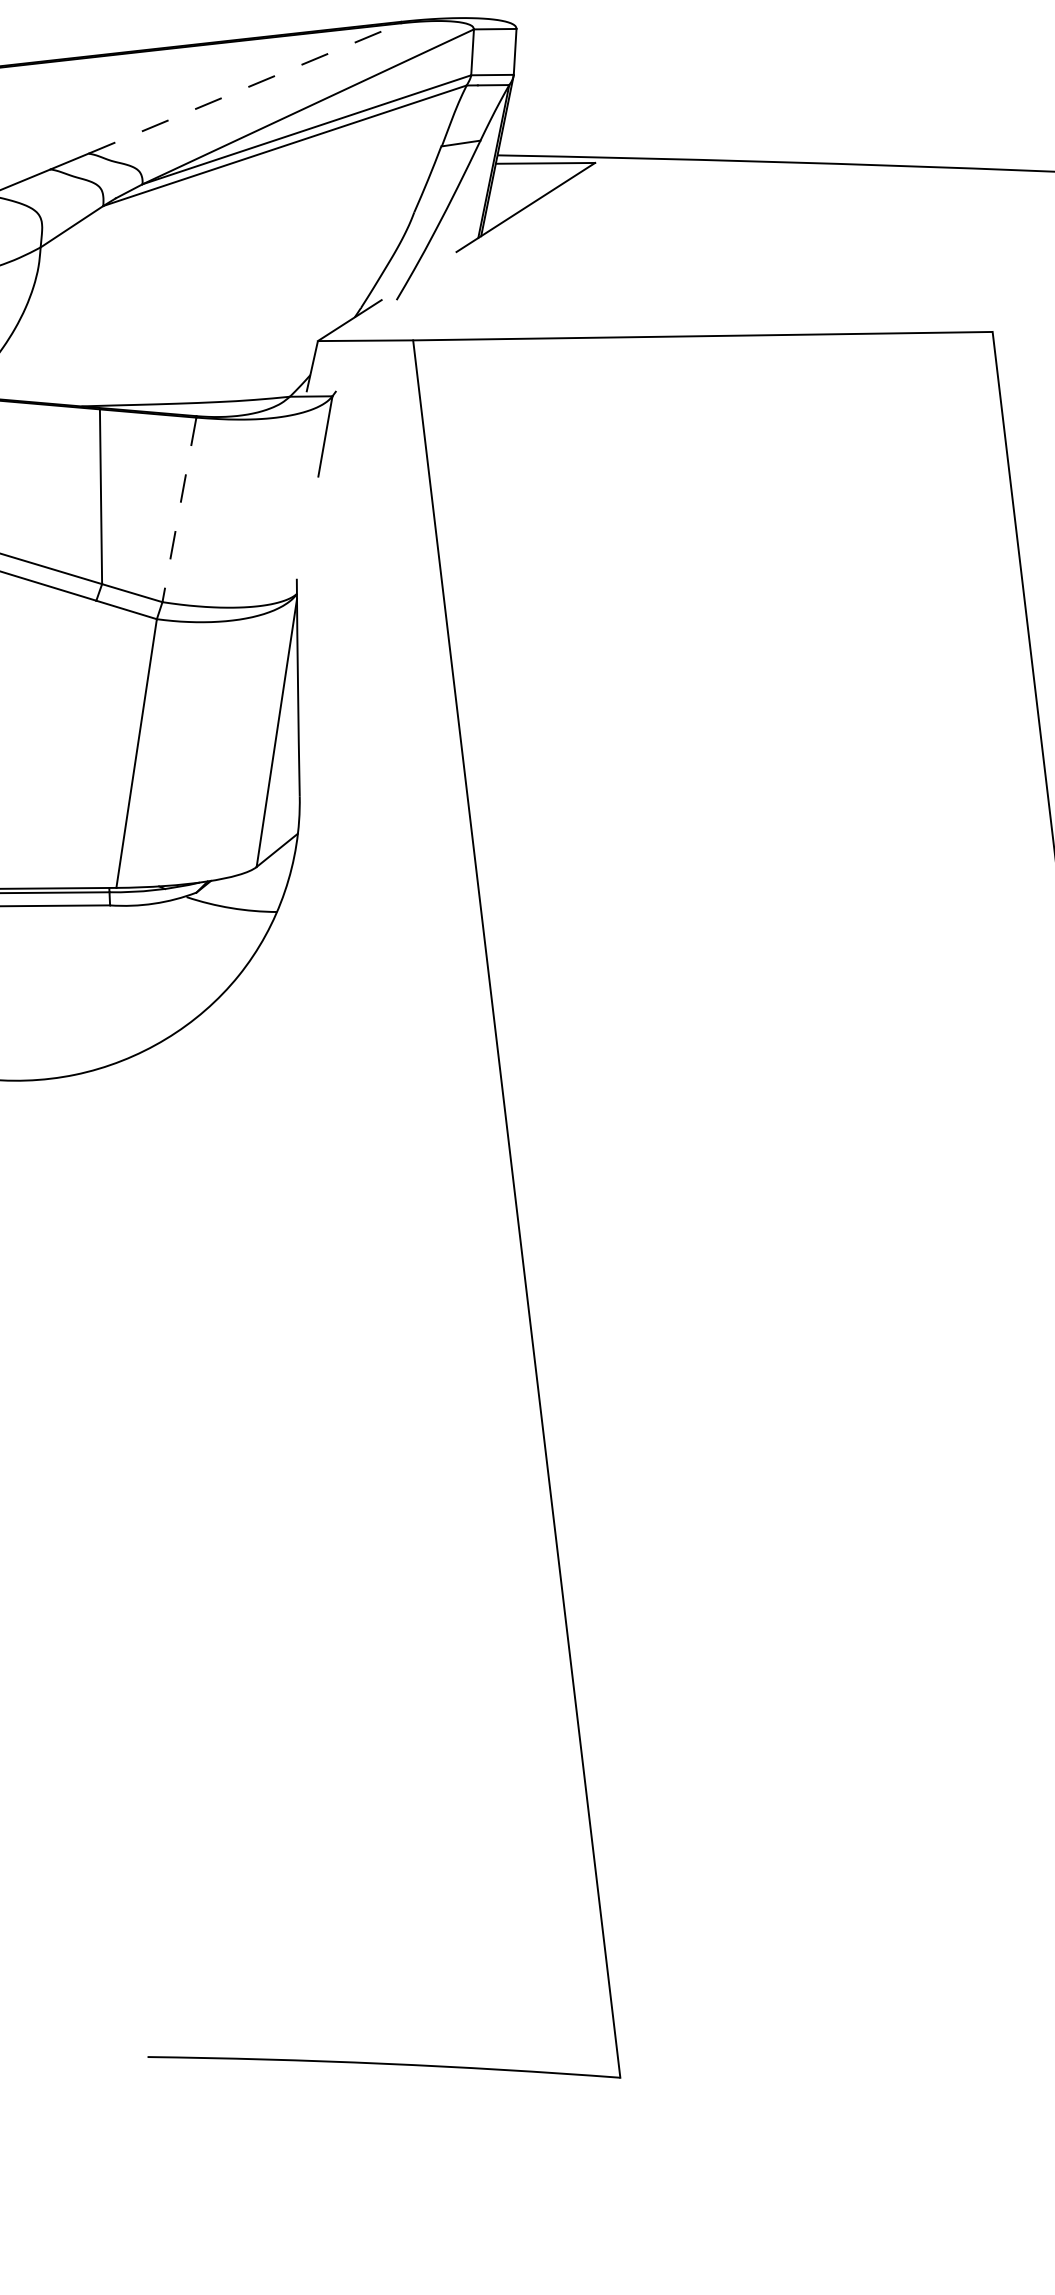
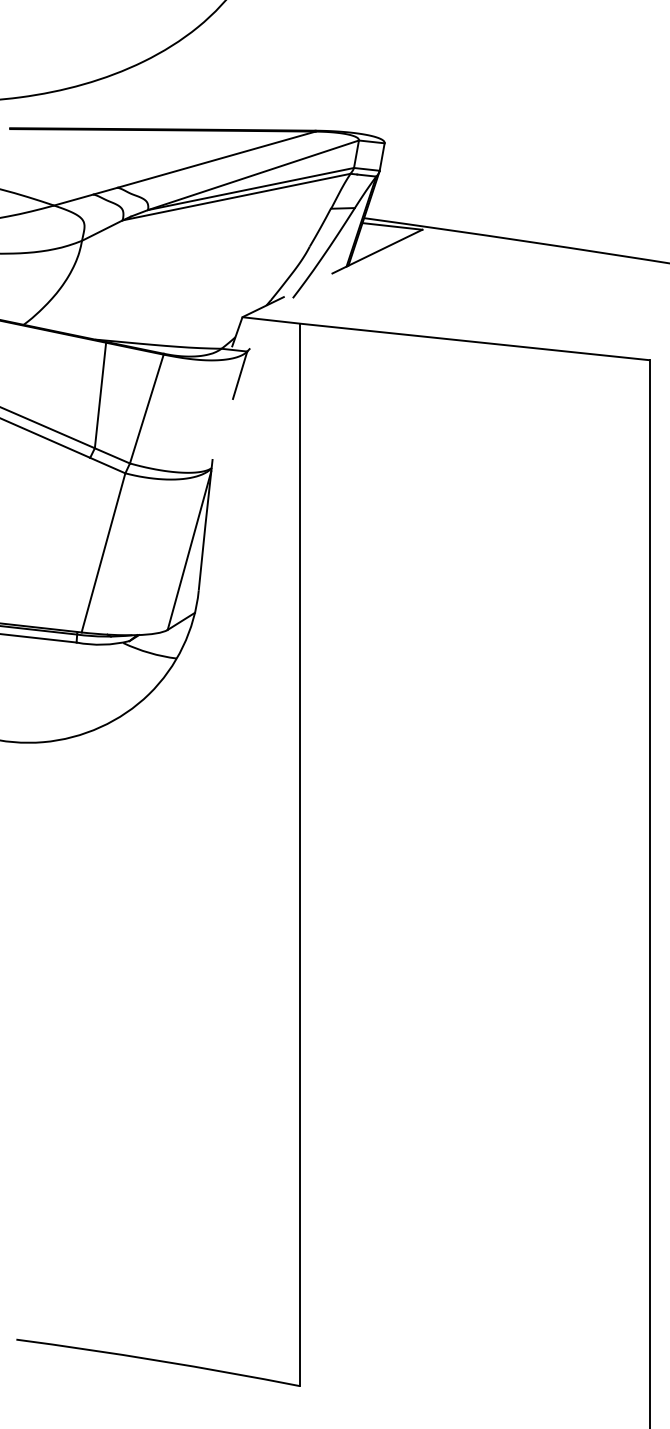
line: (244, 88) -> (216, 159), dashed -> solid
line: (178, 510) -> (146, 409), dashed -> solid

